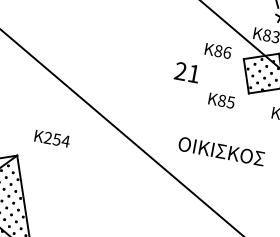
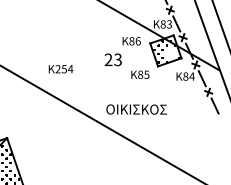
text: (193, 73) -> (117, 59), 21 -> 23
text: (51, 139) -> (60, 69), moved
text: (221, 151) -> (136, 109), moved

